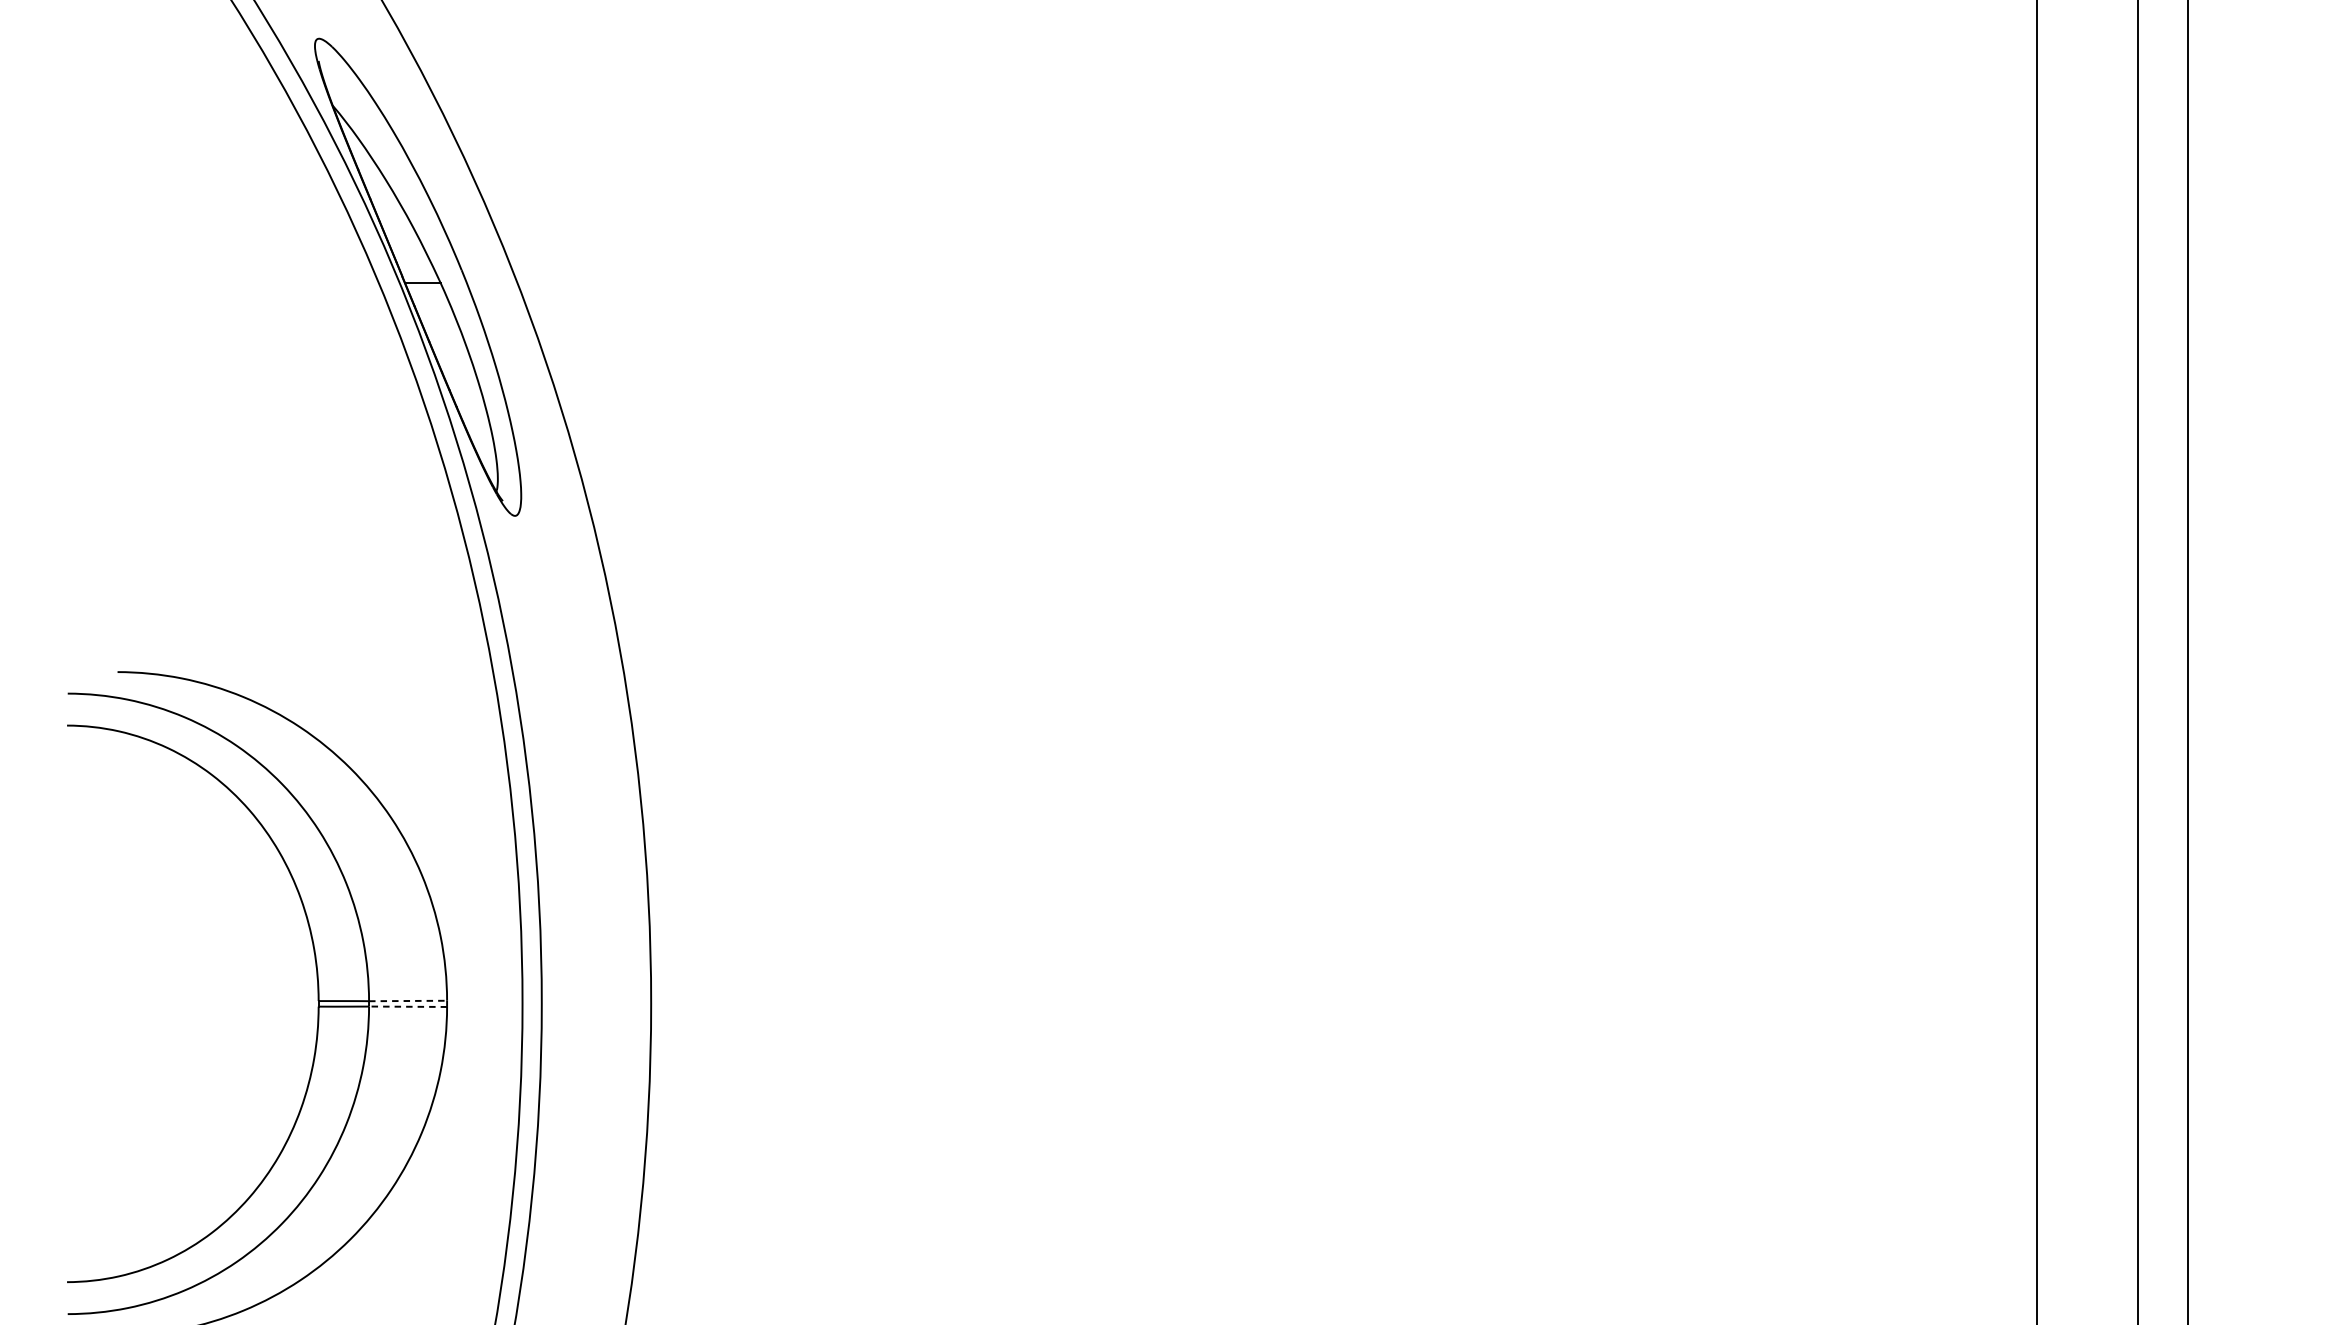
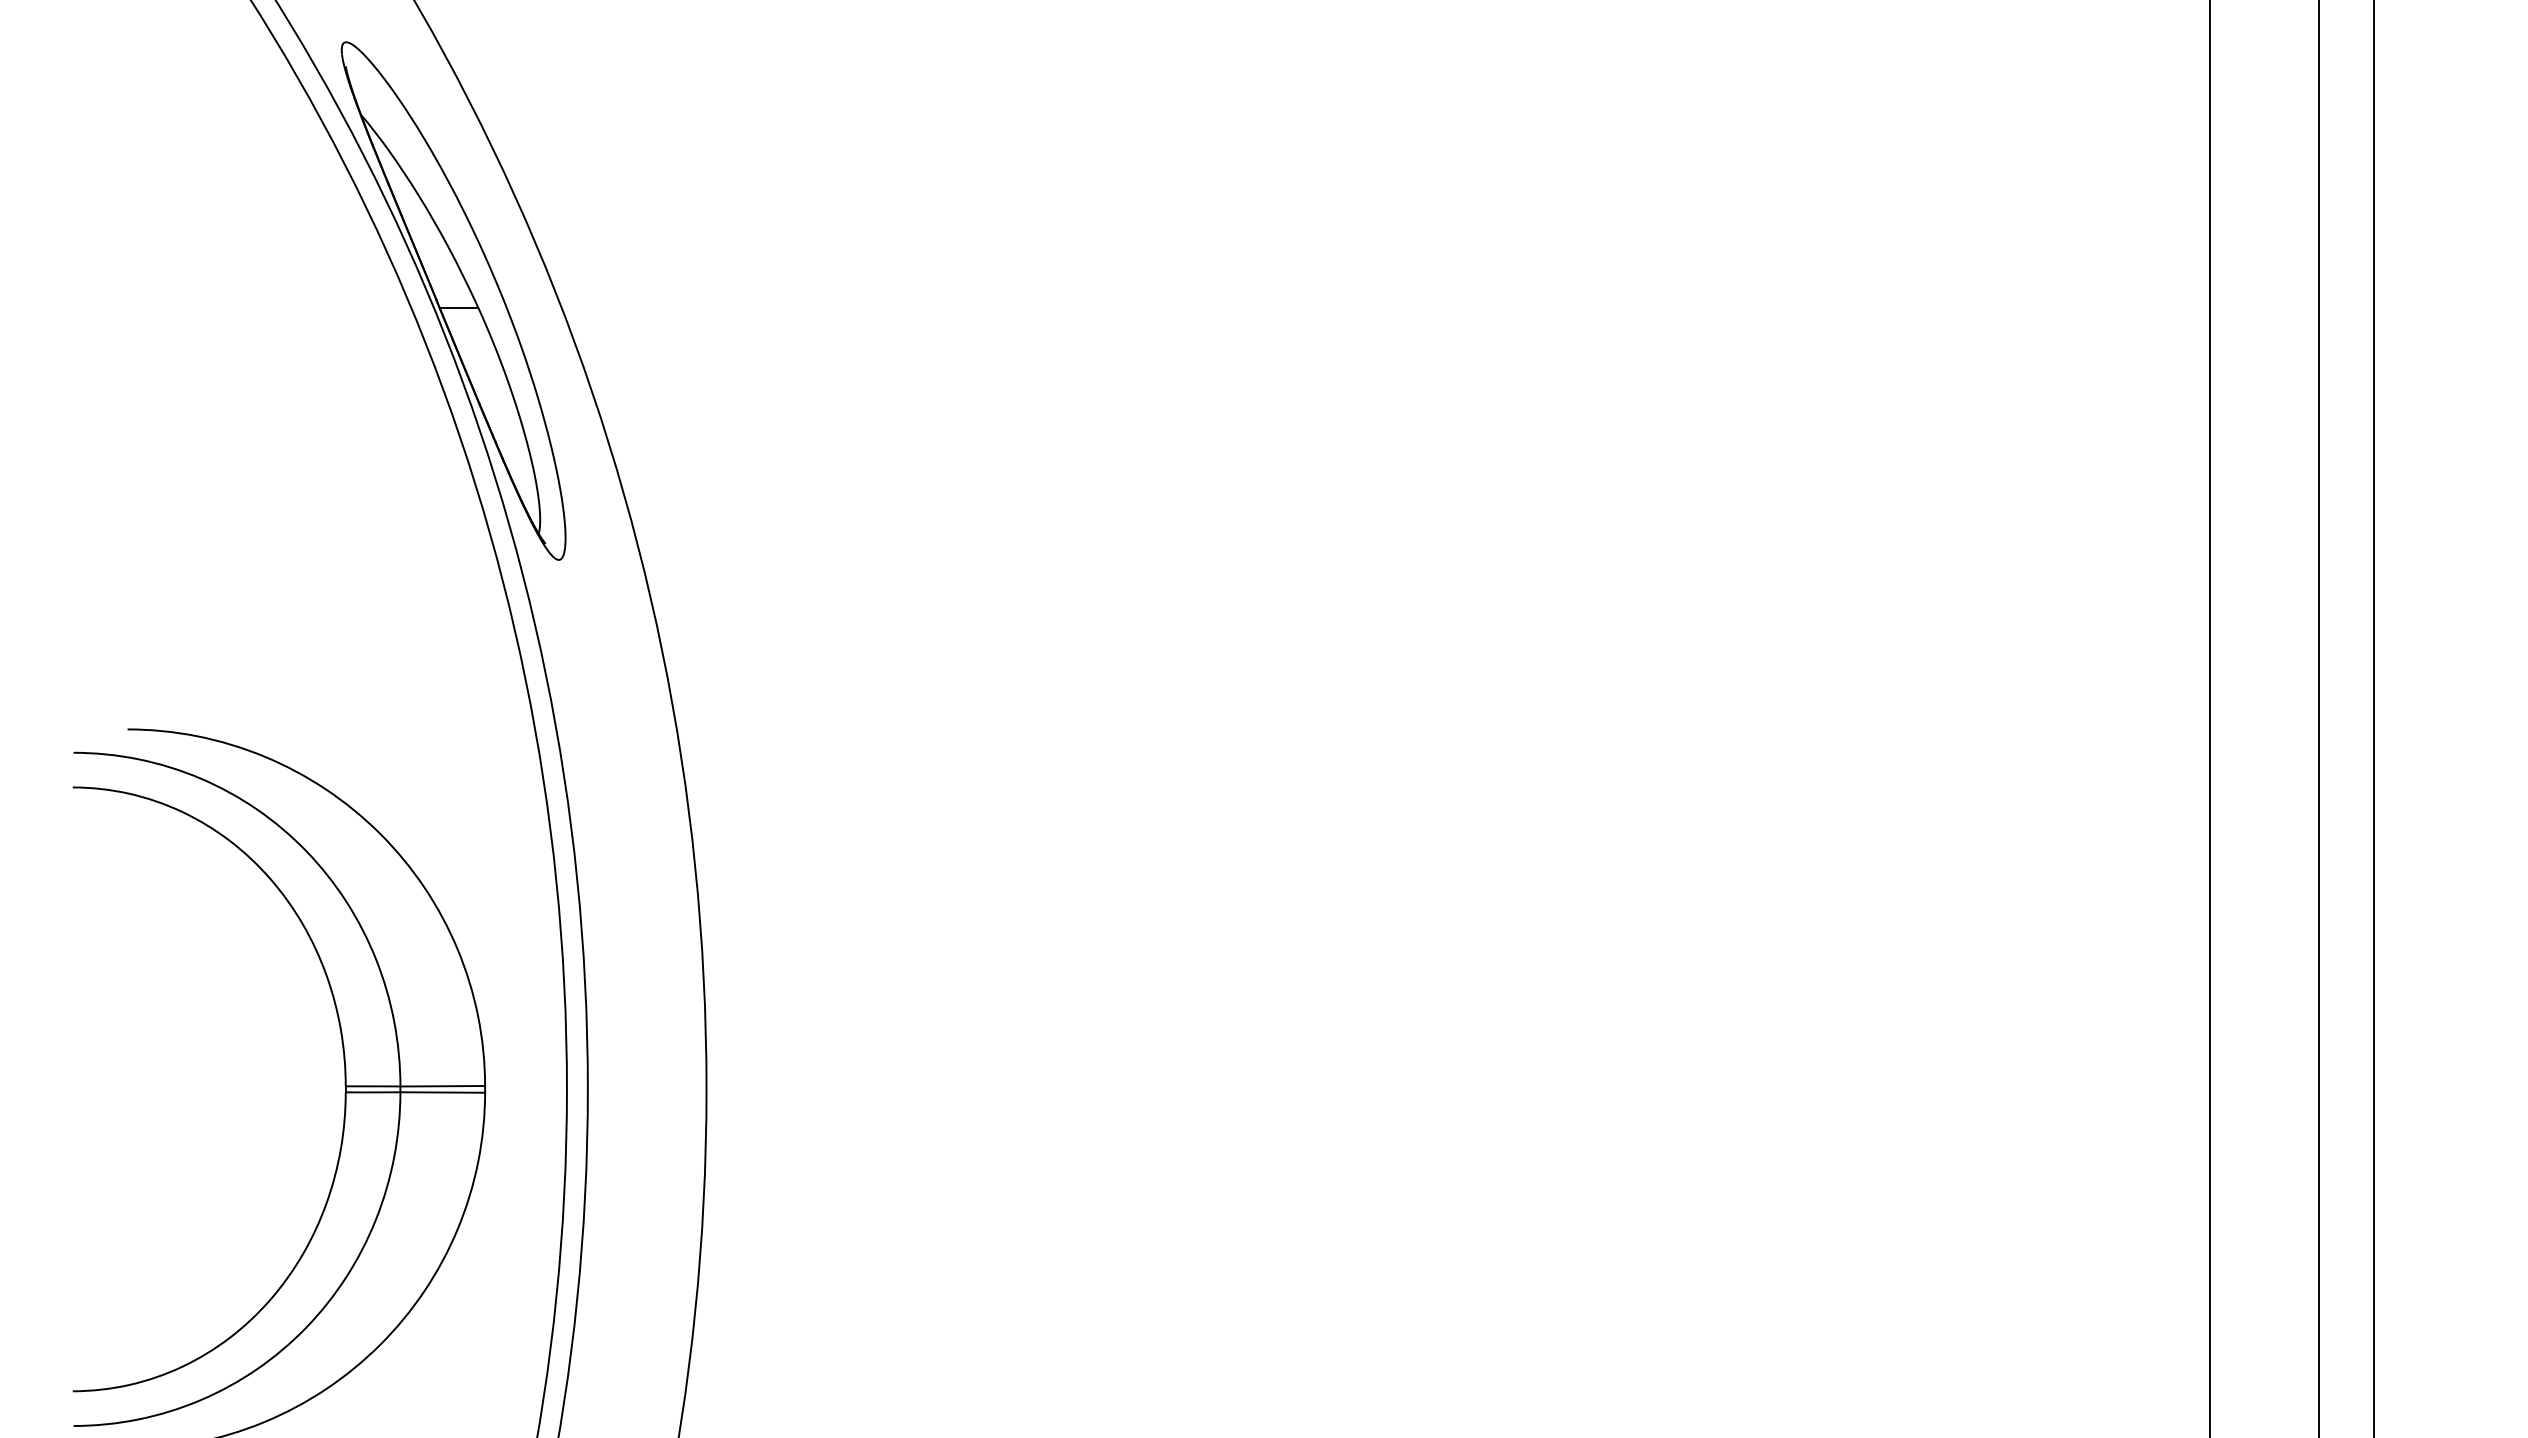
line: (408, 1001) -> (443, 1086), dashed -> solid
line: (407, 1006) -> (442, 1092), dashed -> solid

